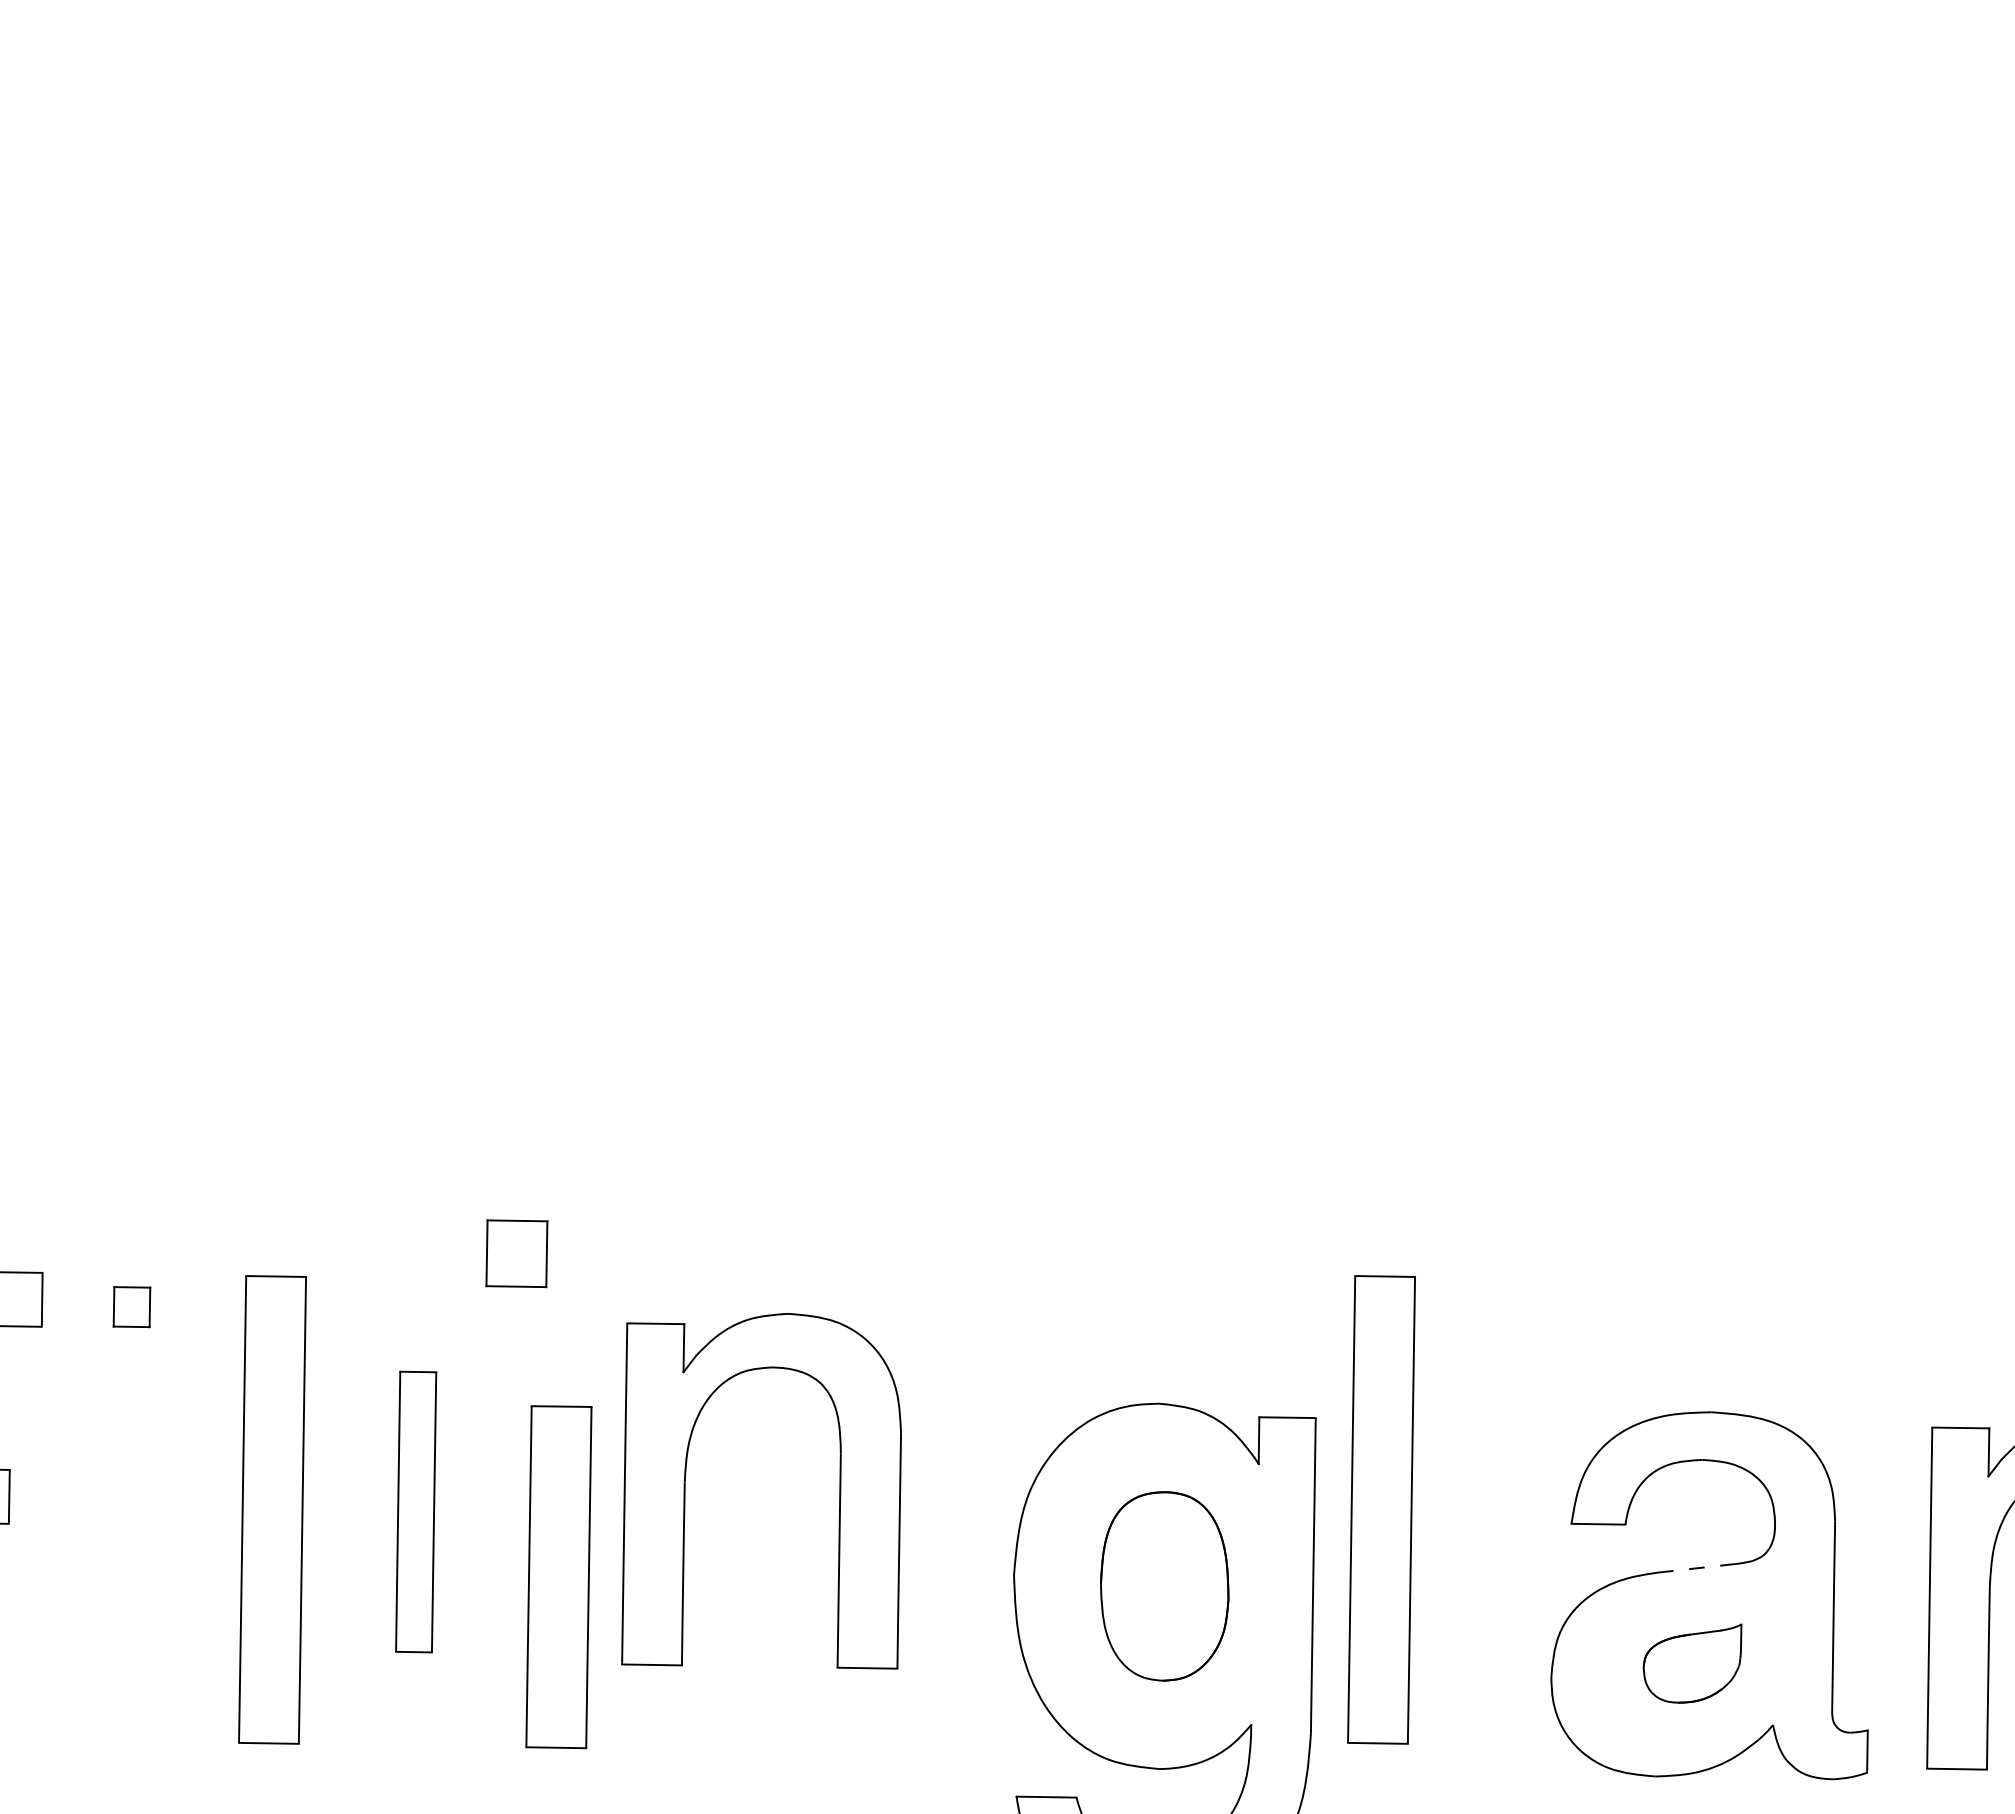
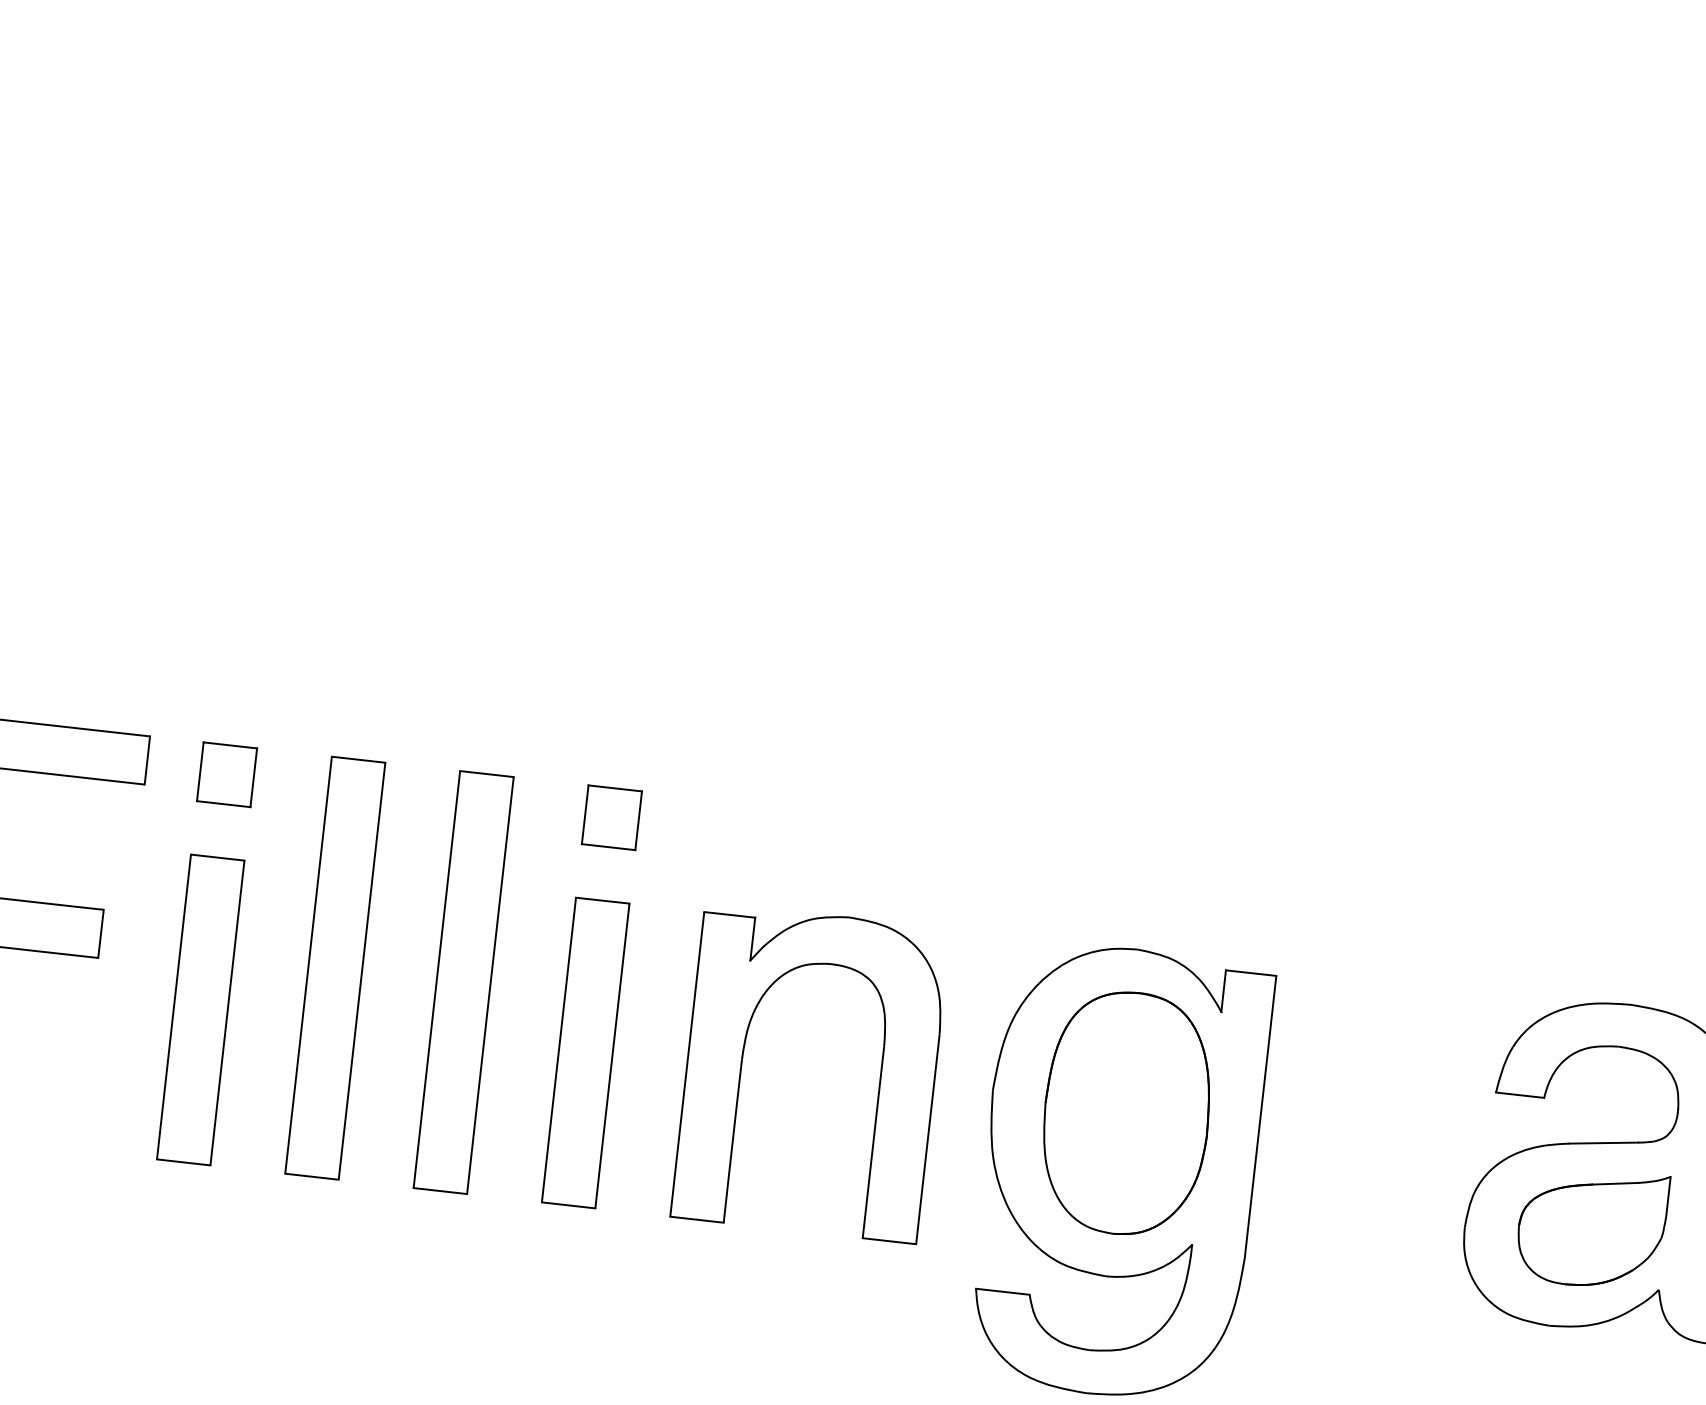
part: (516, 1253) -> (611, 817), moved
part: (131, 1306) -> (226, 774), size x1.67
part: (685, 1491) -> (741, 1067), moved
part: (1381, 1509) -> (1327, 1063), removed
part: (415, 1511) -> (463, 981), size x1.67
line: (1696, 1568) -> (1603, 1143), dashed -> solid
part: (127, 1570) -> (200, 1009), added
part: (1164, 1586) -> (1126, 1113), size x1.43
part: (1692, 1663) -> (1592, 1227), size x1.67

